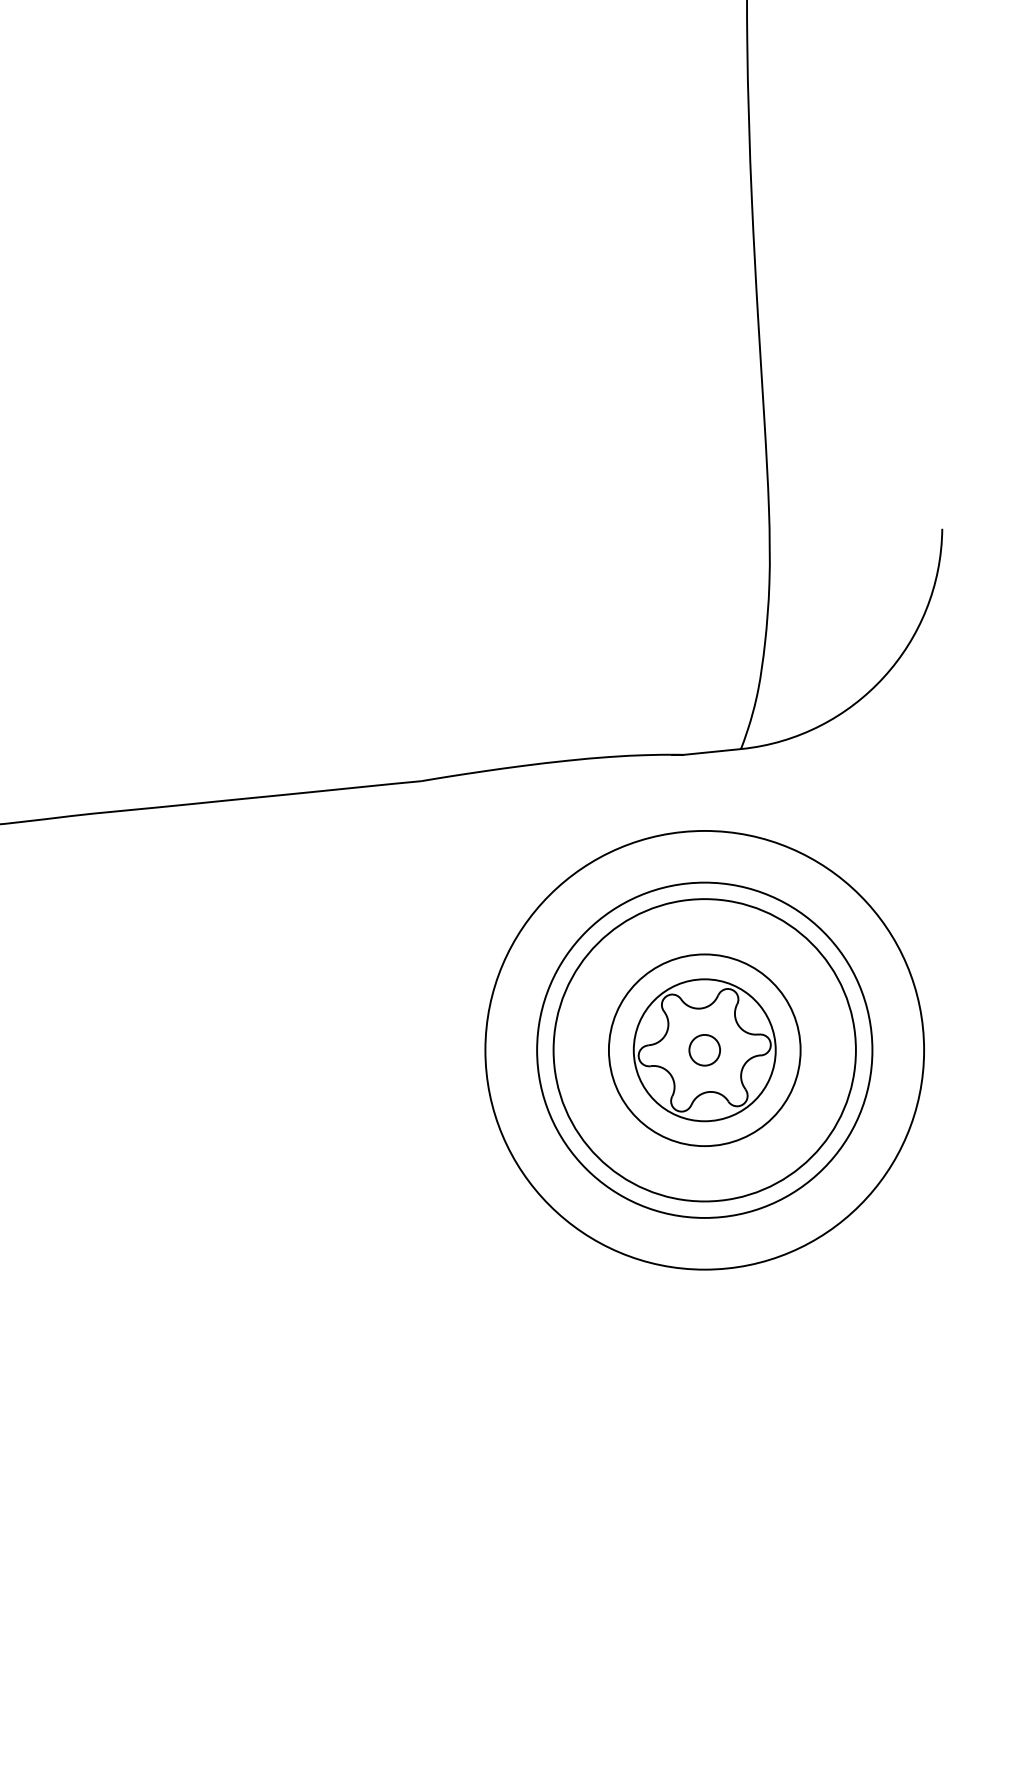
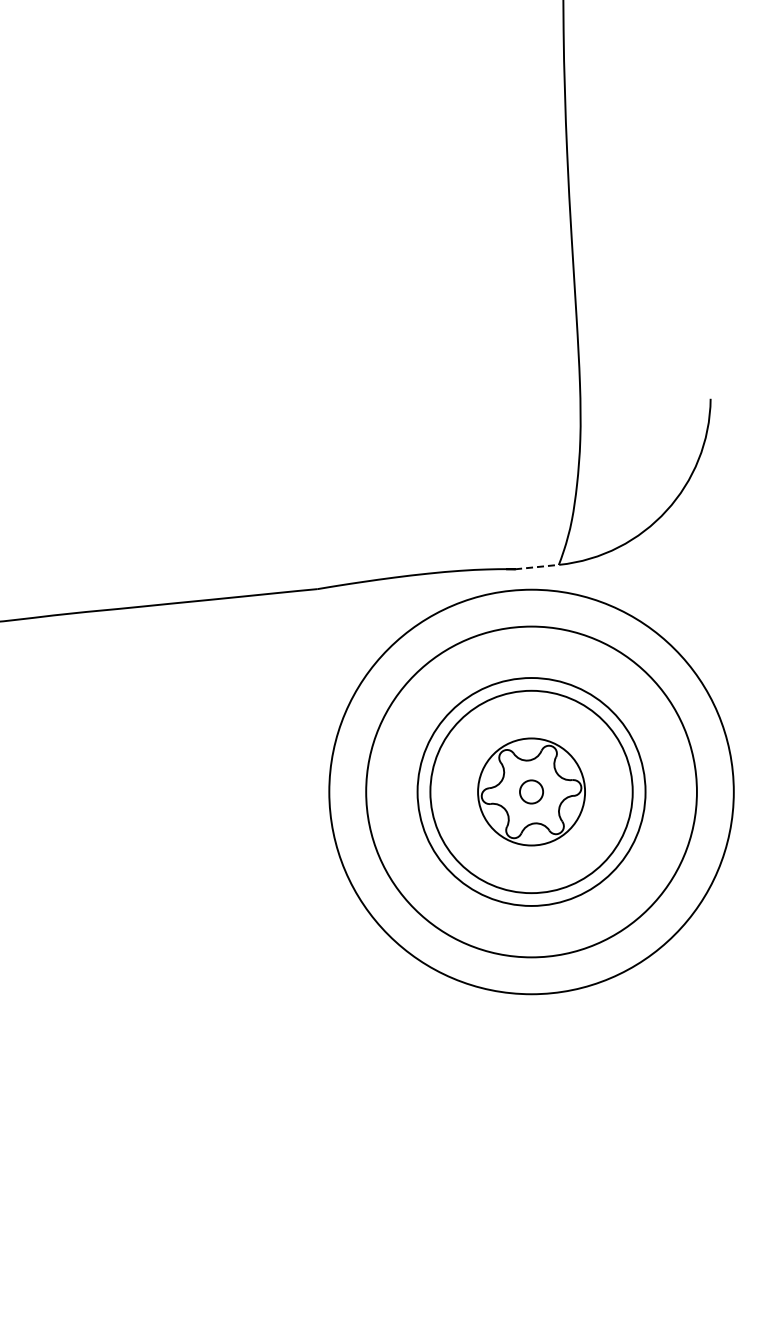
line: (712, 752) -> (537, 567), solid -> dashed
circle: (704, 1049) -> (531, 791), size x1.4
circle: (704, 1049) -> (531, 791), size x1.6

